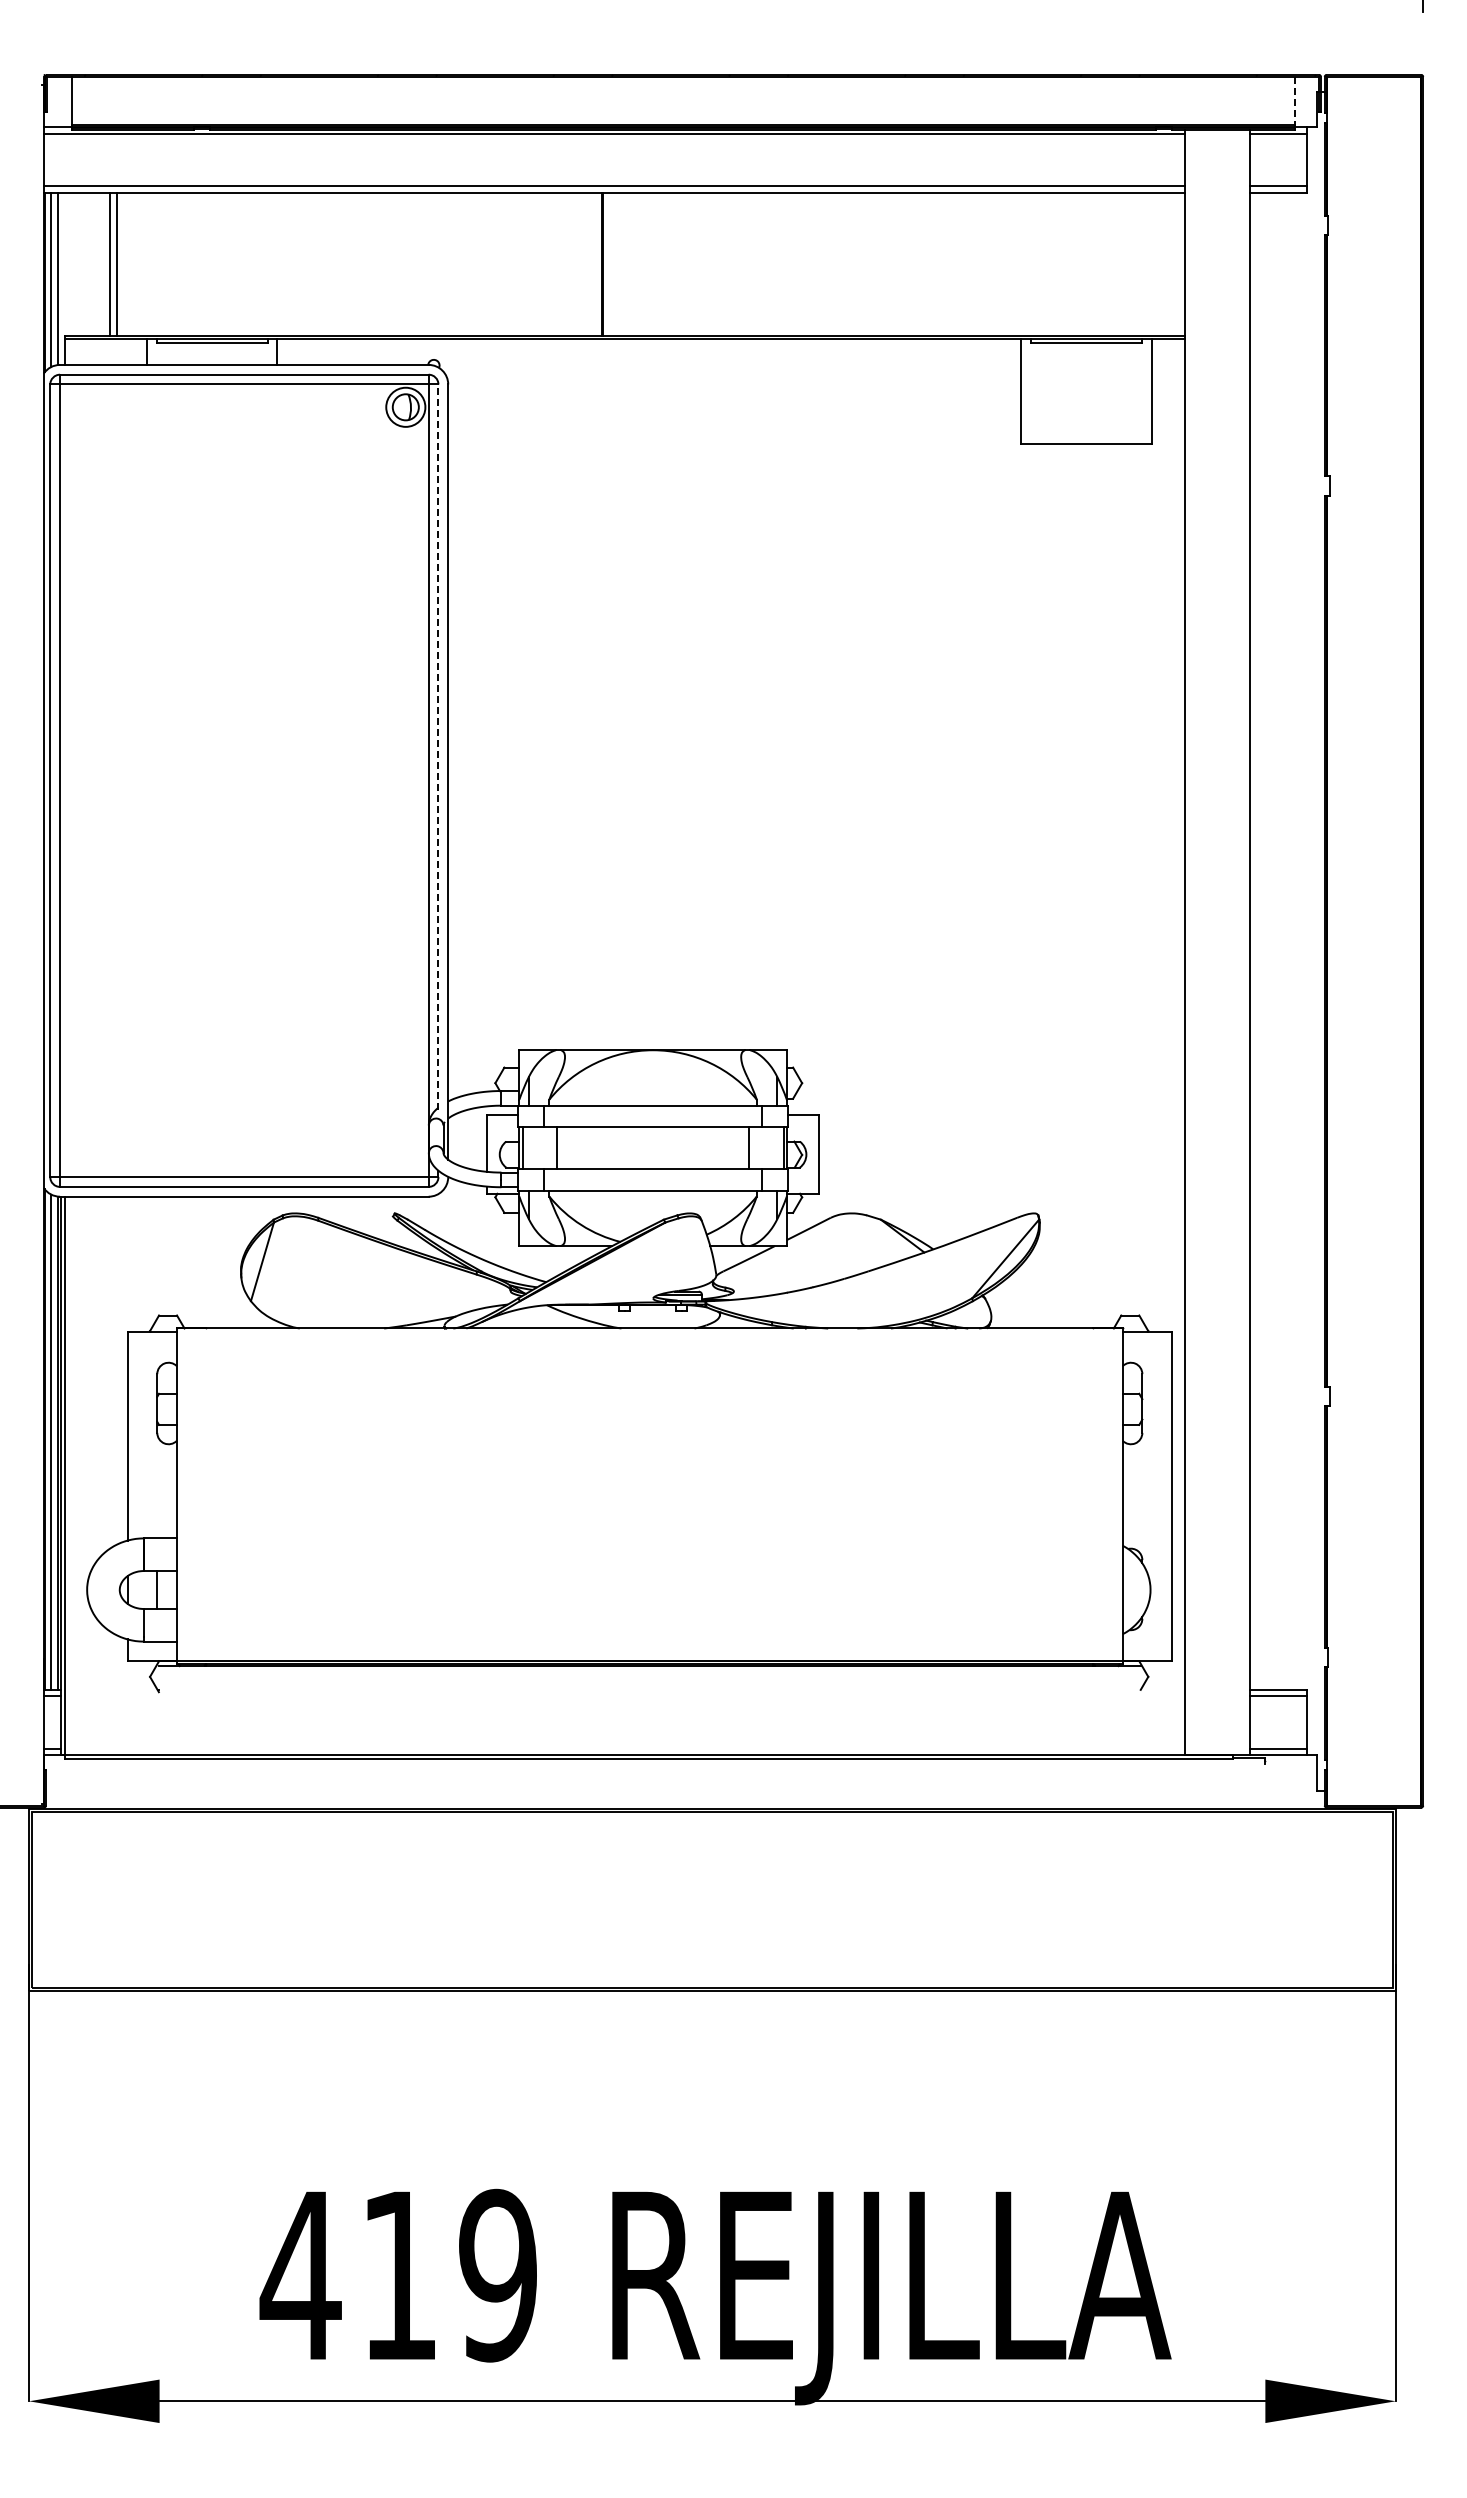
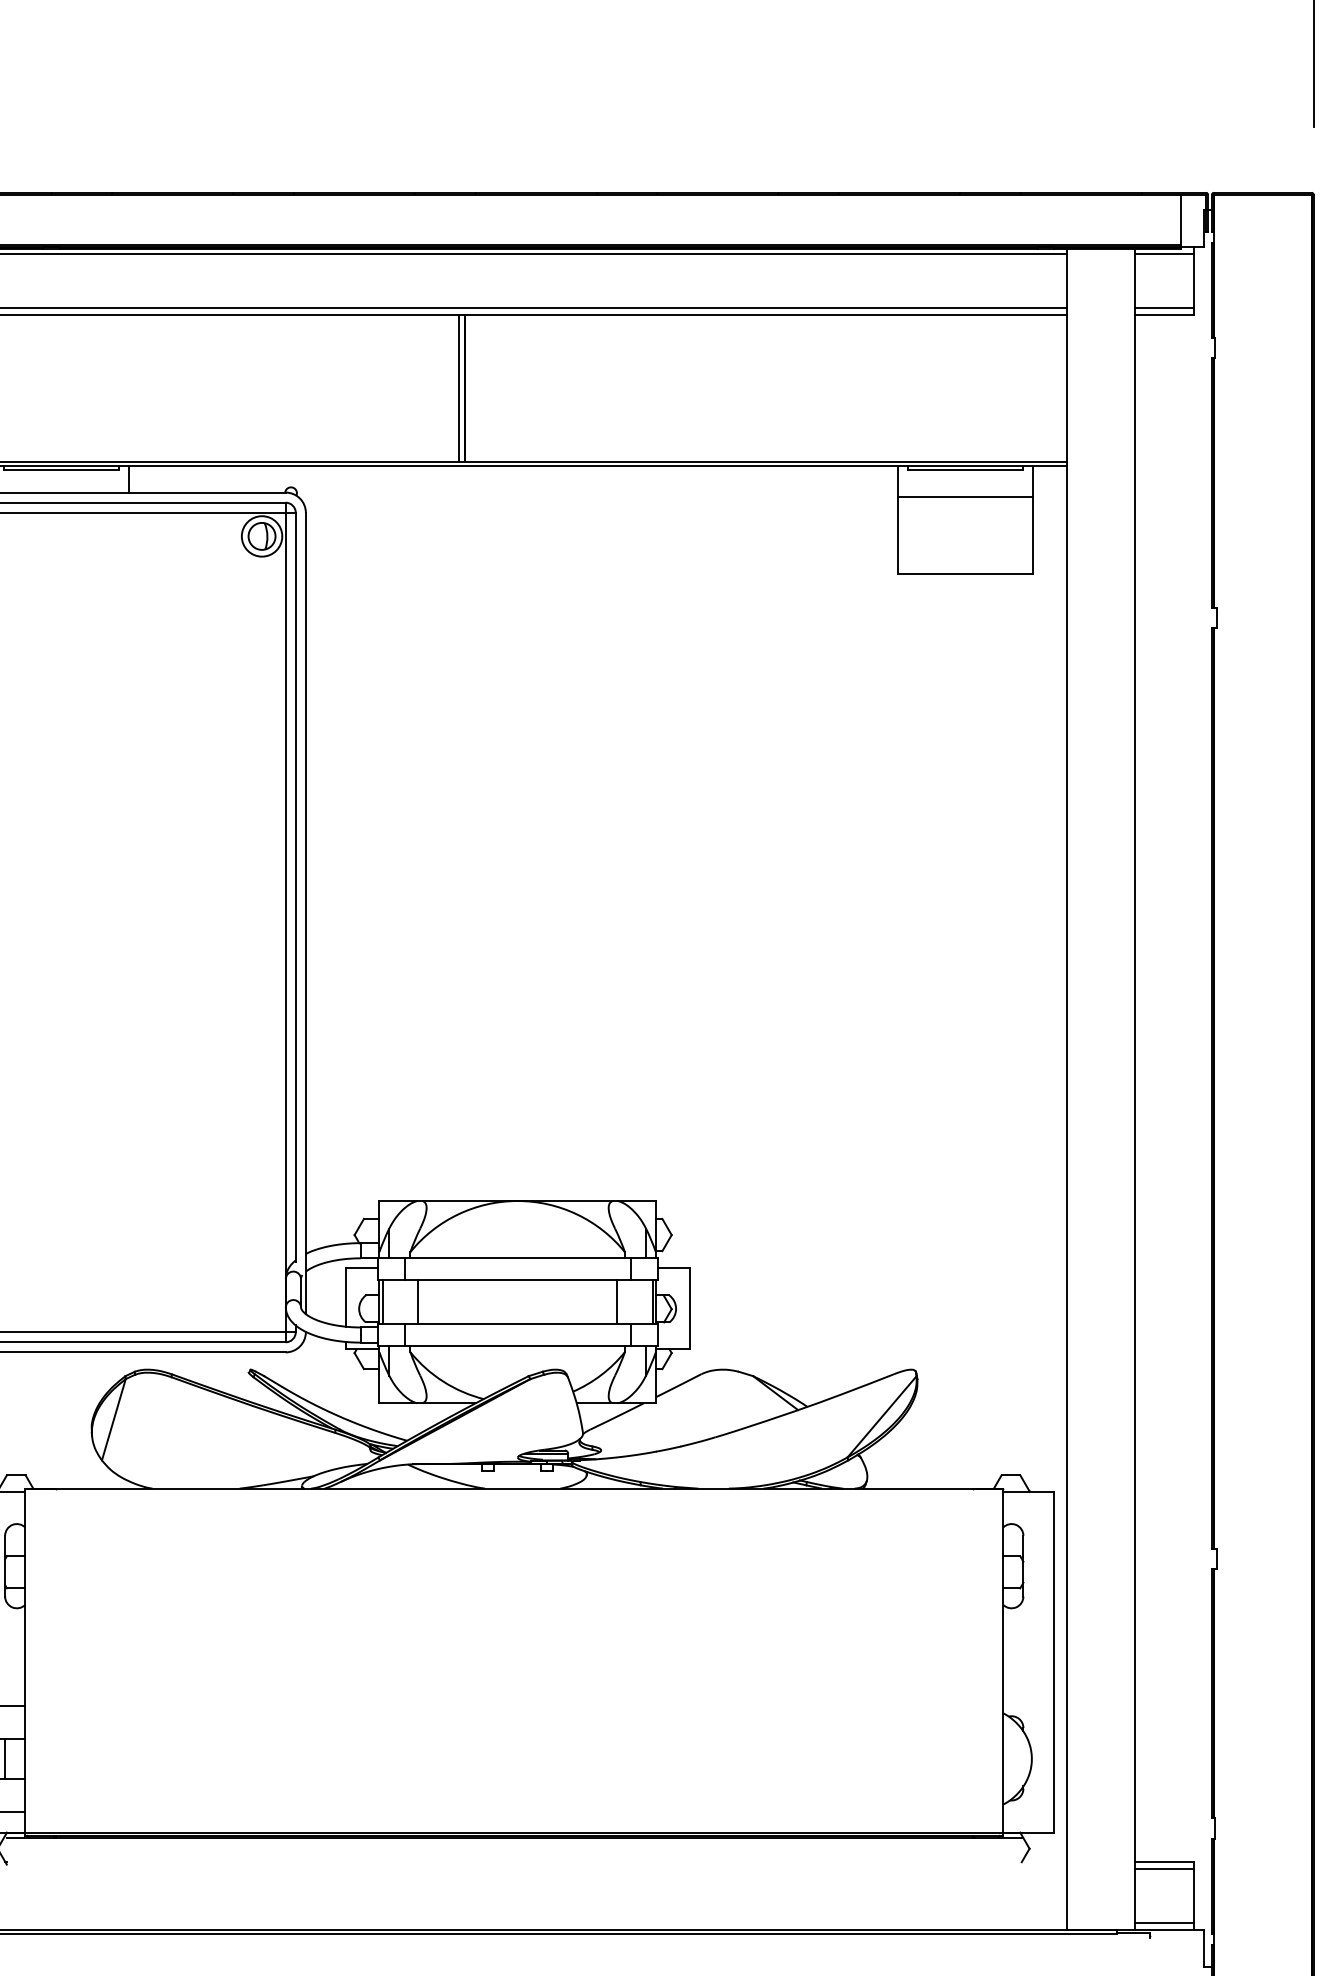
line: (1294, 101) -> (1180, 220), dashed -> solid
line: (595, 263) -> (458, 387), added
line: (1086, 368) -> (965, 496), added
line: (438, 747) -> (295, 888), dashed -> solid

